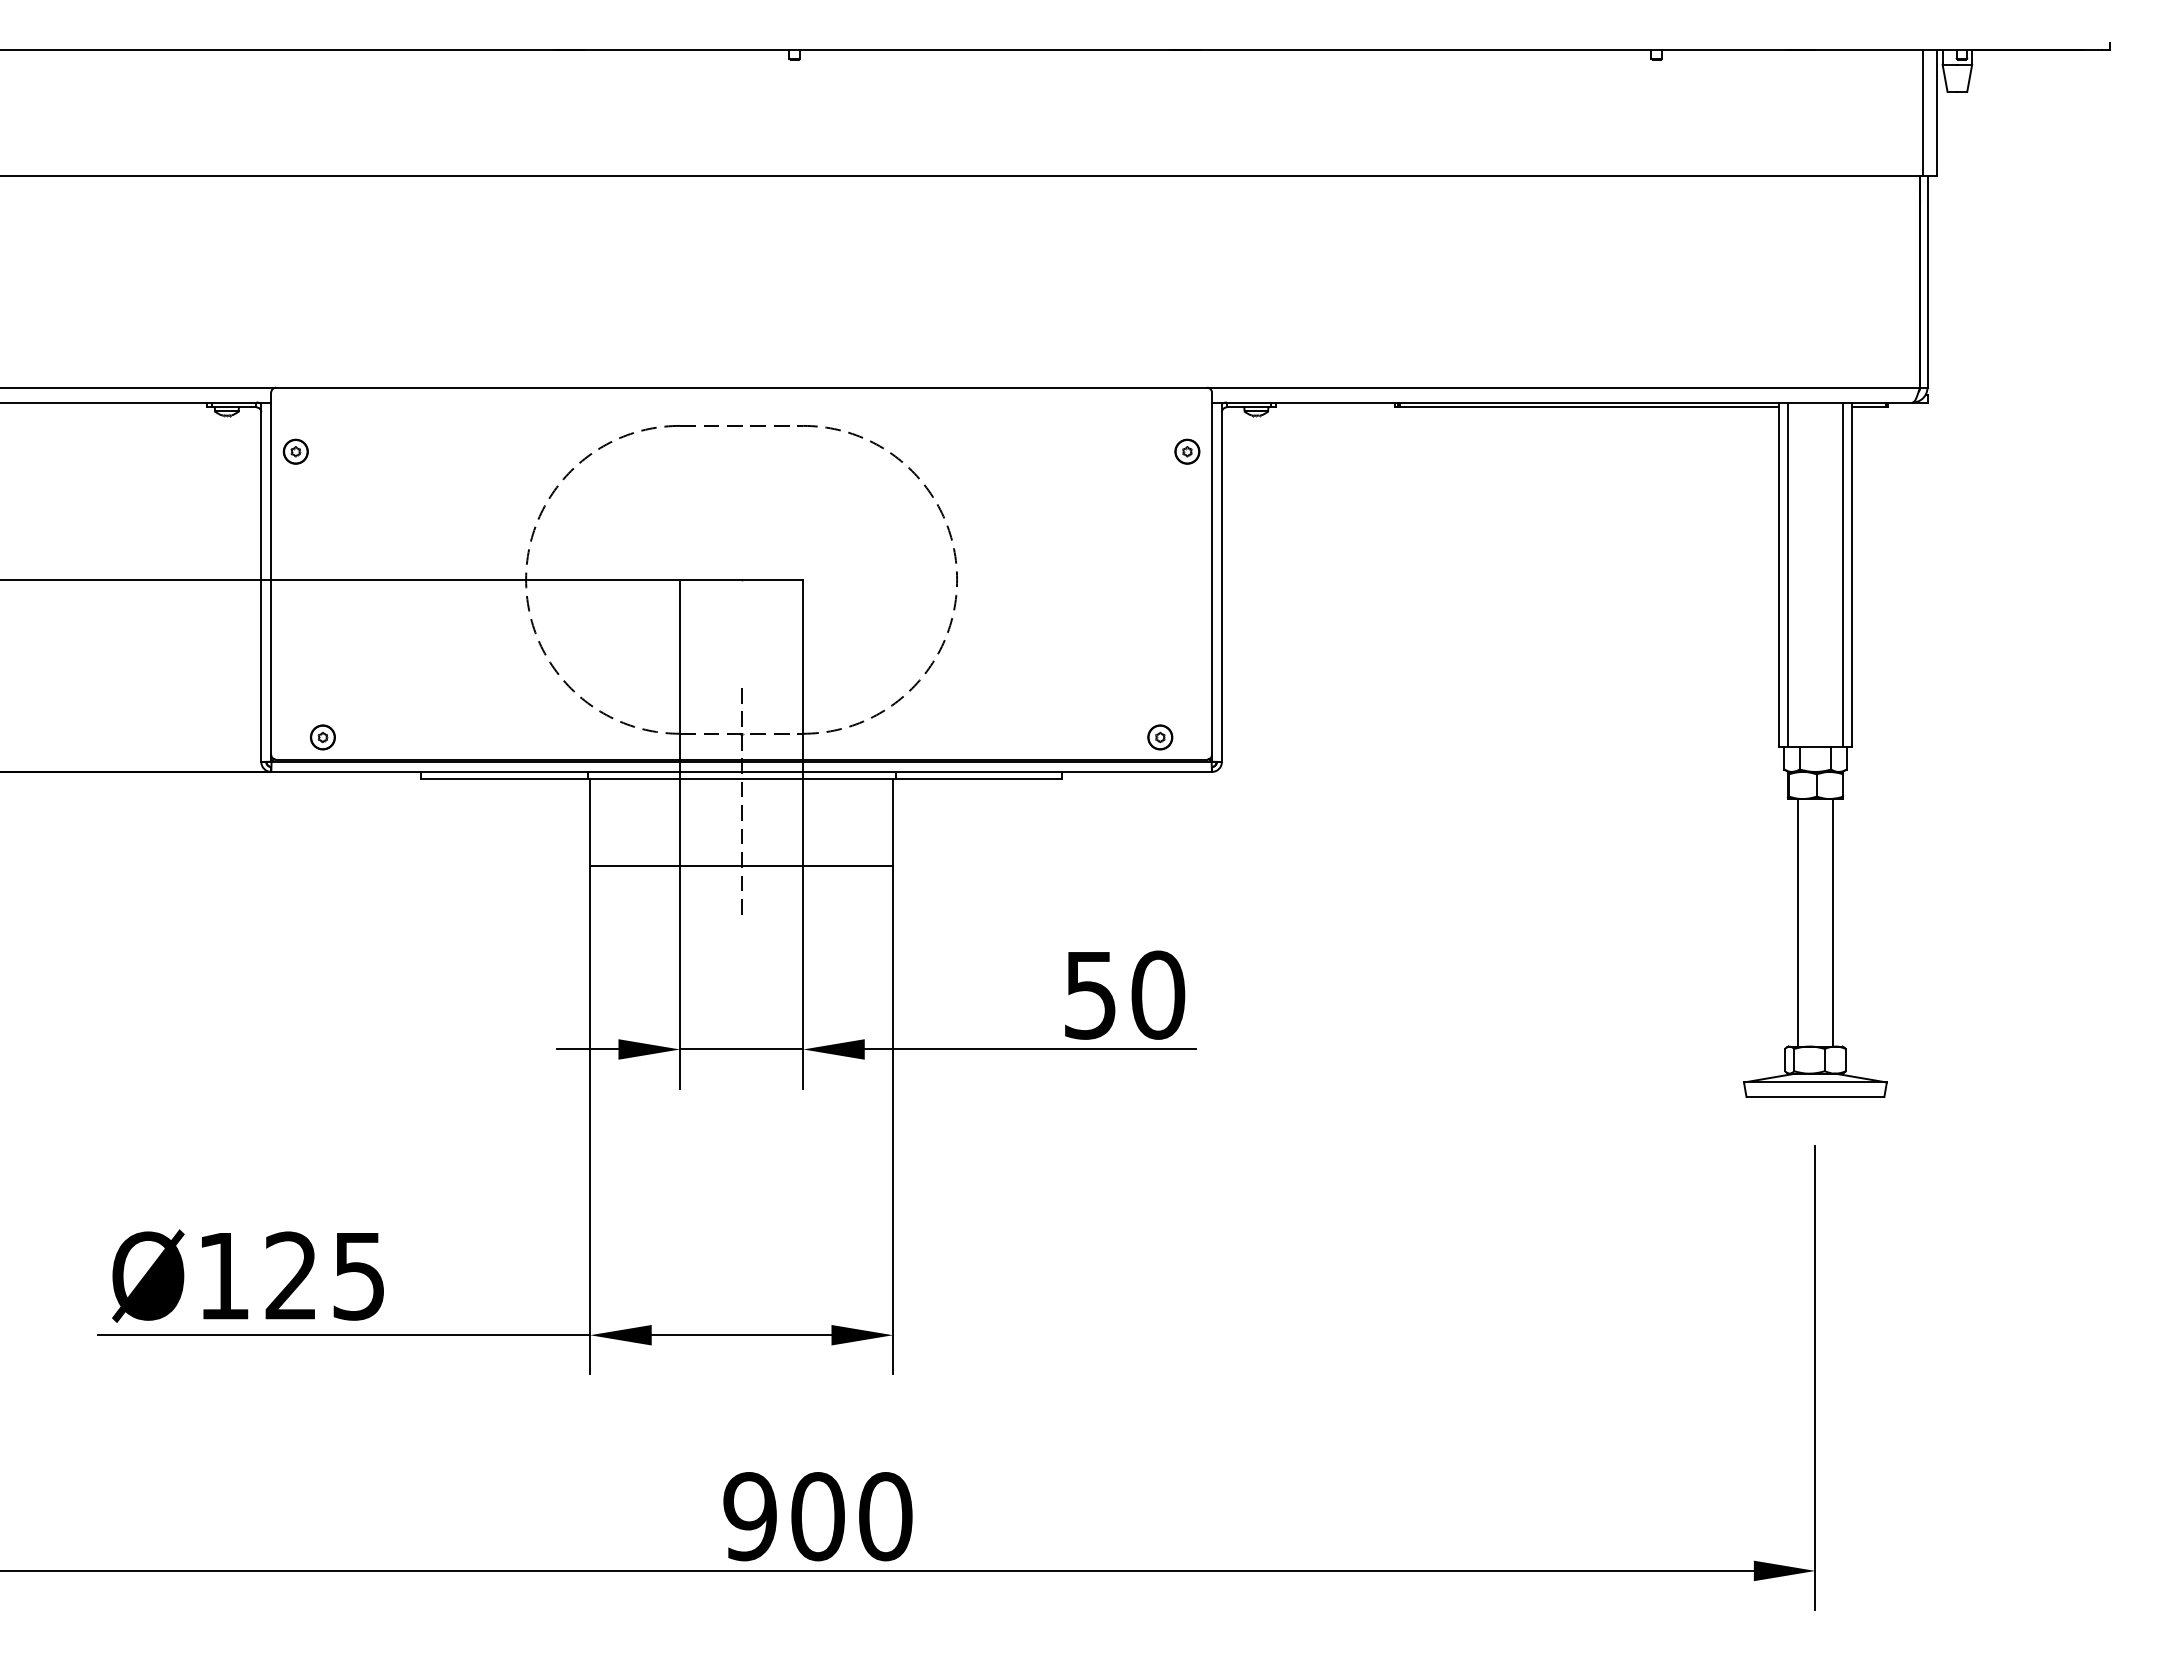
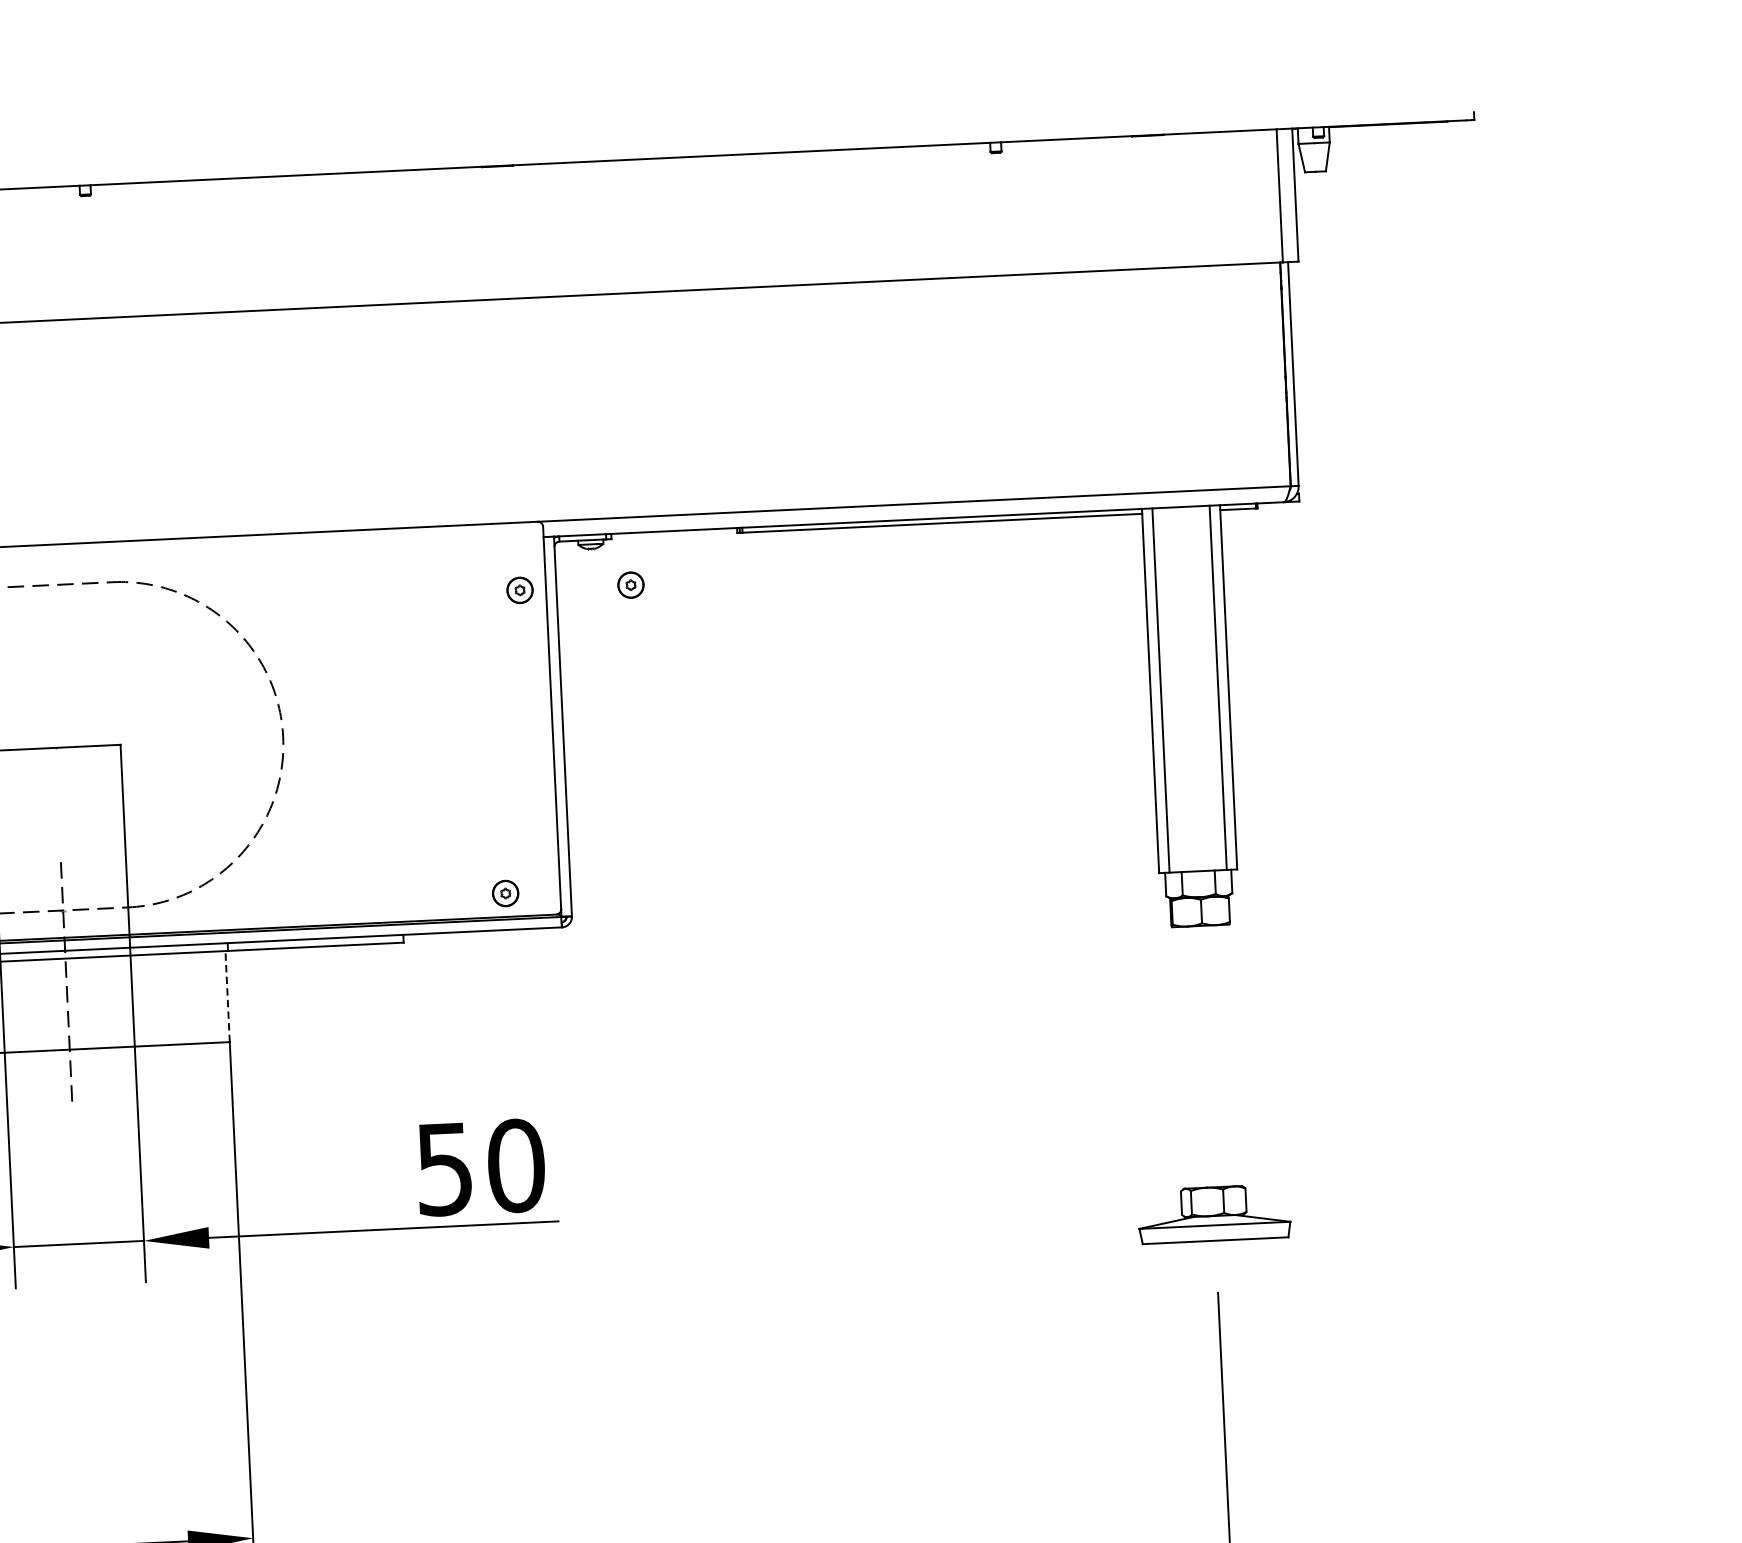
part: (1292, 451) -> (631, 584), added
line: (893, 821) -> (228, 995), solid -> dashed
line: (1798, 922) -> (1189, 1057), removed
line: (1832, 922) -> (1224, 1055), removed

